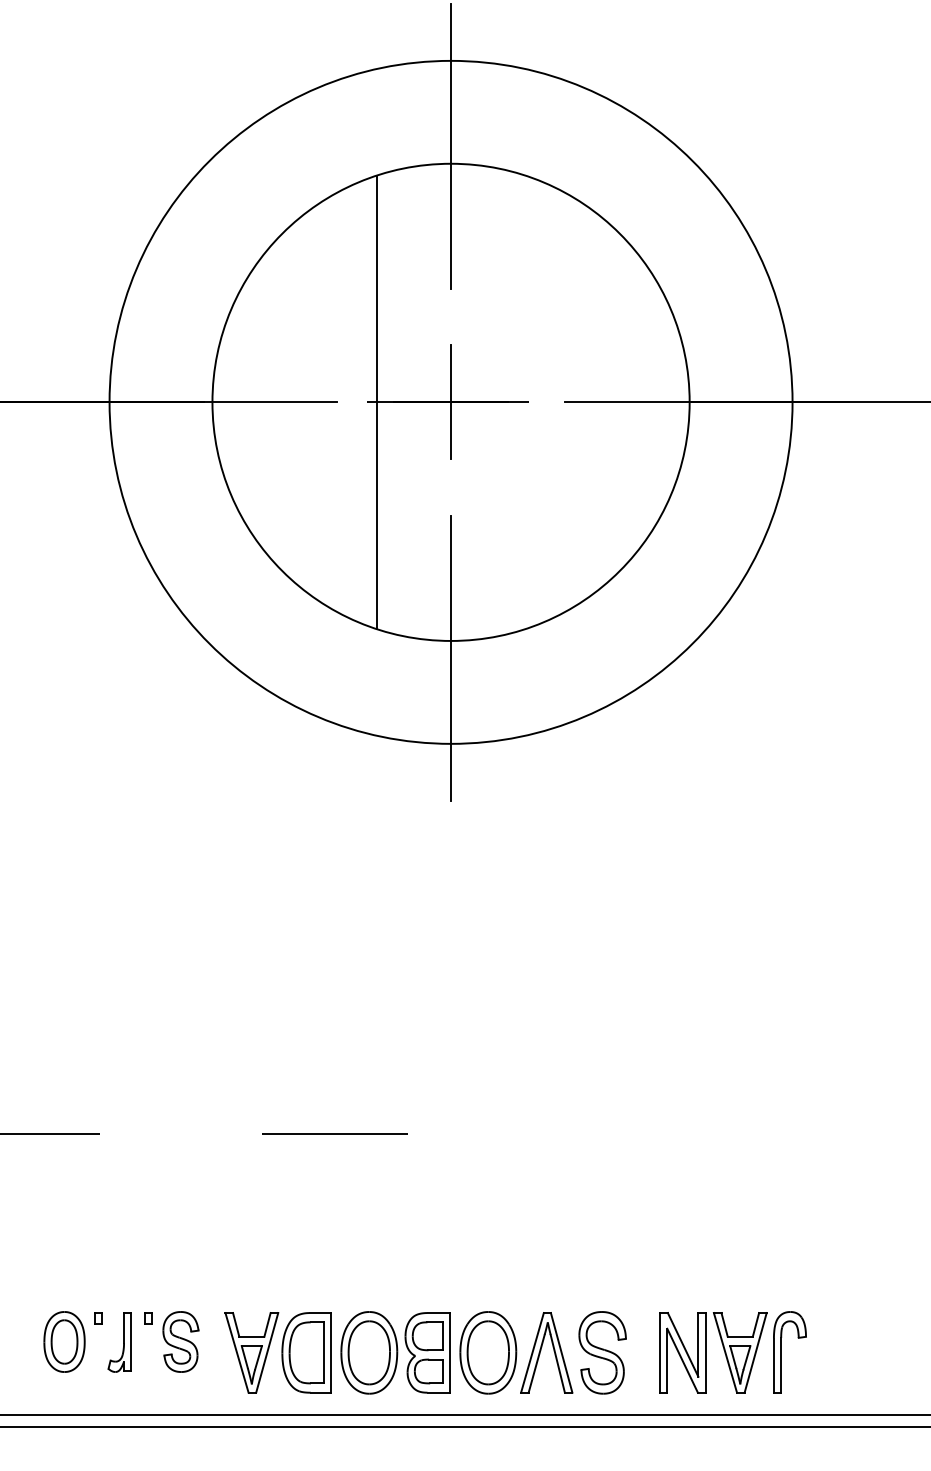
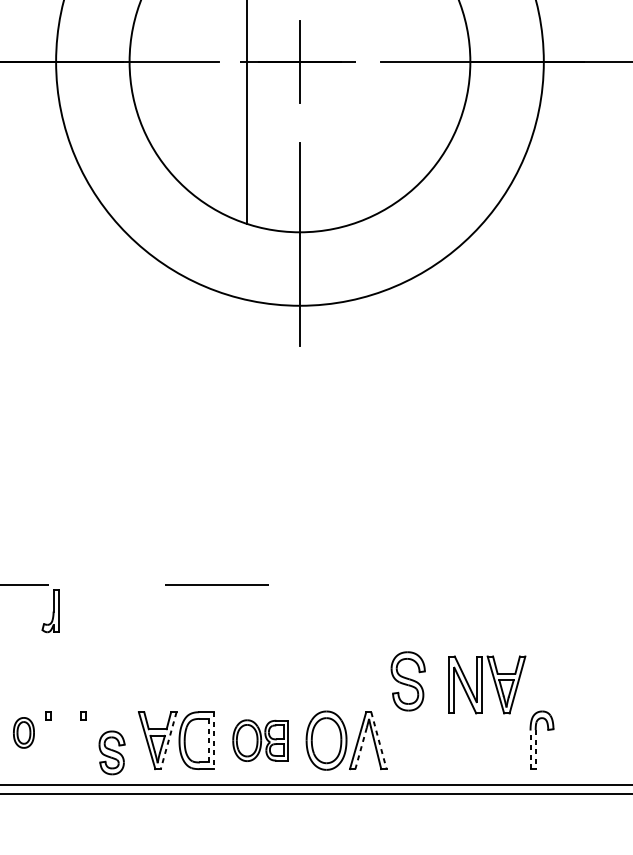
part: (64, 1341) -> (23, 732), size x0.7
part: (180, 1341) -> (111, 752), moved
part: (119, 1342) -> (50, 611), moved
line: (323, 1352) -> (208, 740), solid -> dashed
line: (331, 1352) -> (214, 740), solid -> dashed
part: (395, 1352) -> (260, 740), size x0.7
part: (602, 1352) -> (408, 681), moved
part: (706, 1352) -> (482, 684), moved
line: (267, 1353) -> (168, 741), solid -> dashed
line: (561, 1353) -> (378, 741), solid -> dashed
line: (536, 1363) -> (360, 748), solid -> dashed
line: (773, 1365) -> (530, 749), solid -> dashed
line: (781, 1365) -> (535, 749), solid -> dashed

